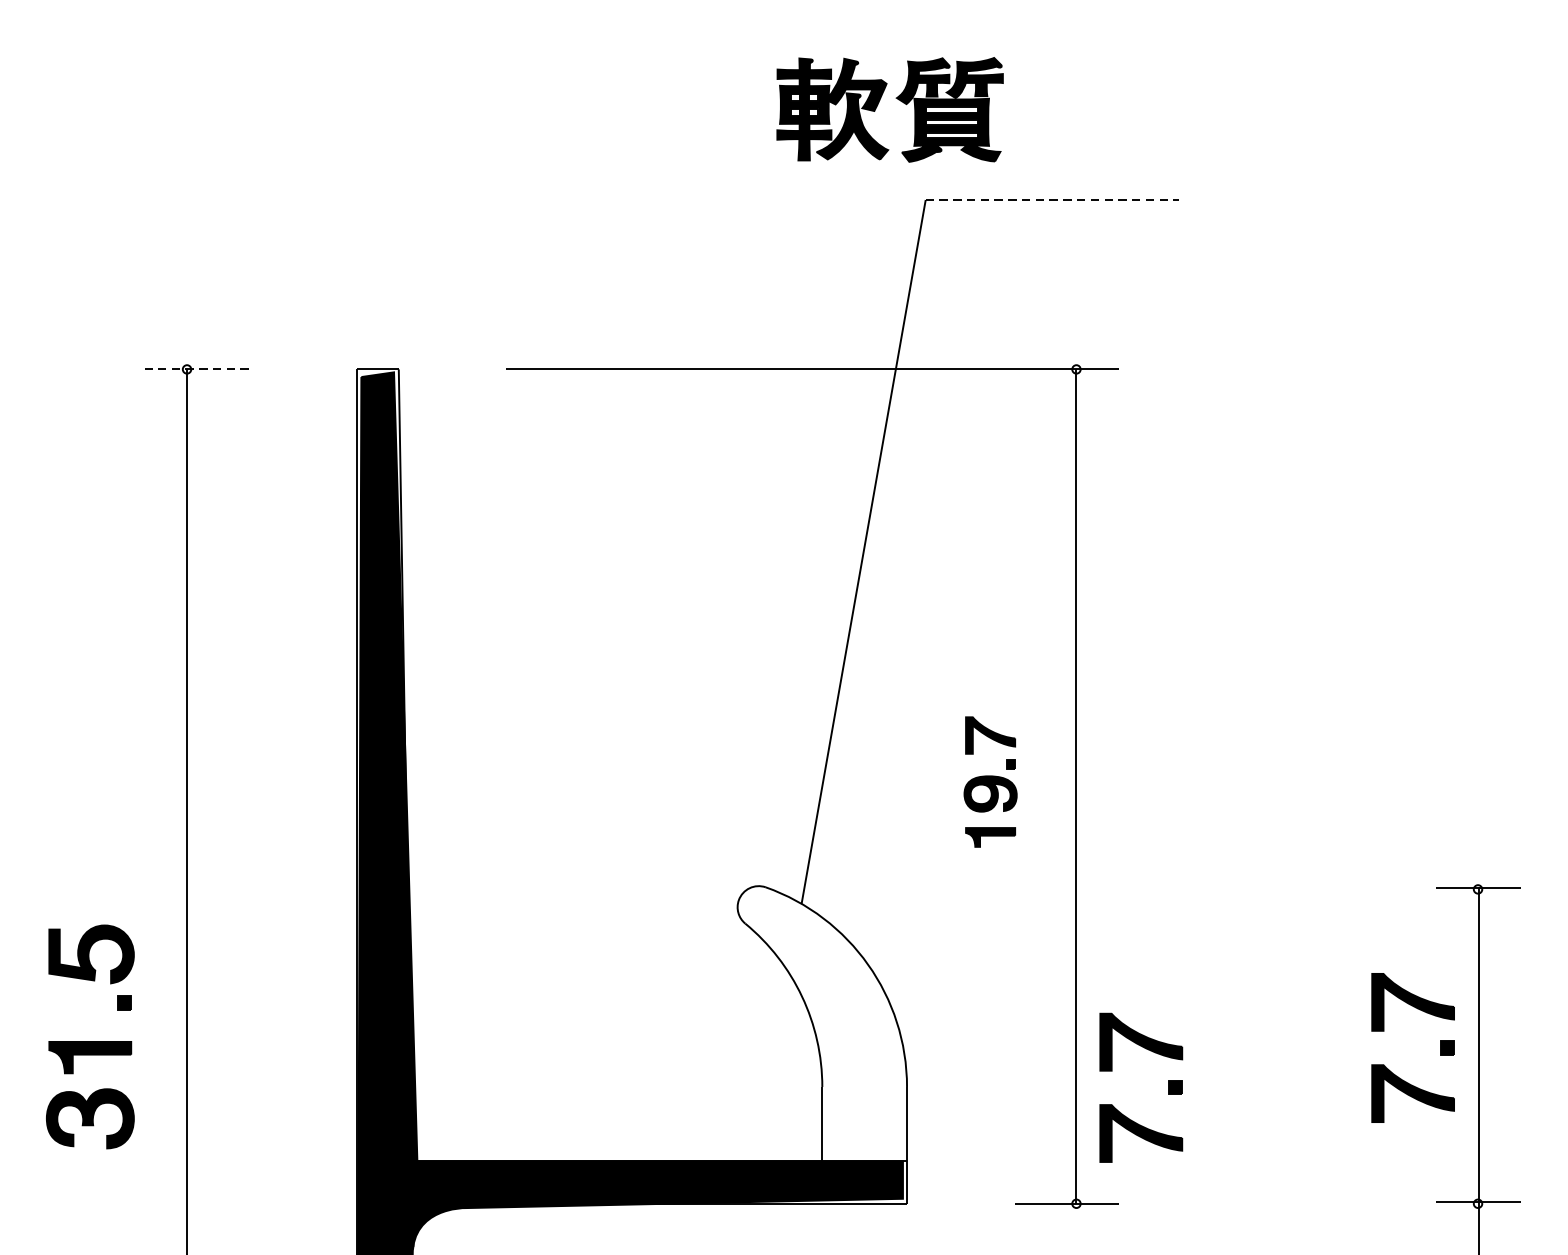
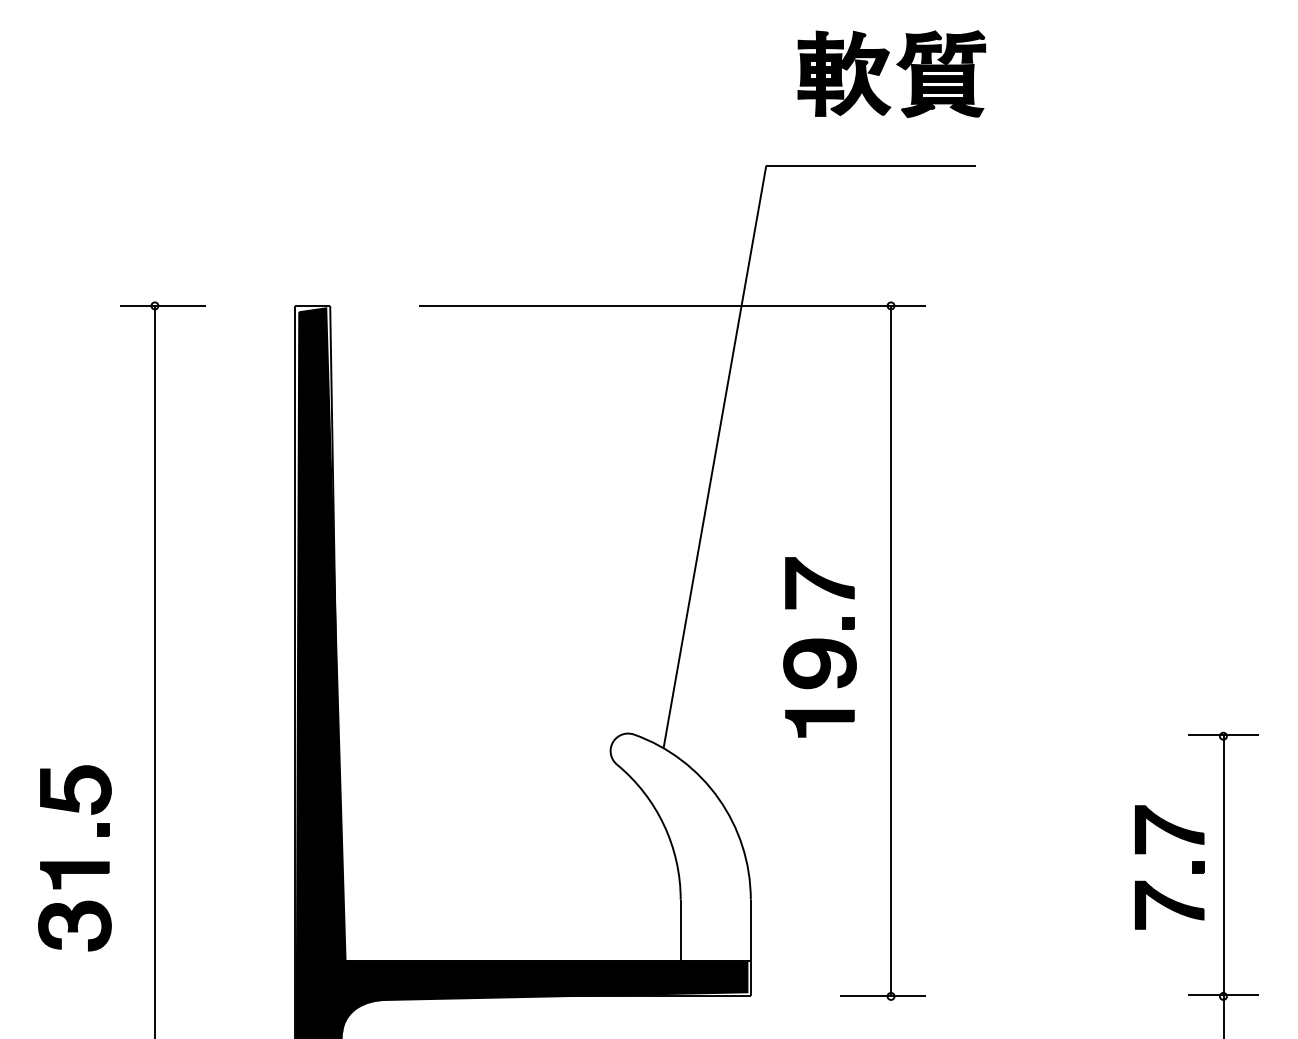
part: (878, 104) -> (882, 69), moved
line: (1051, 199) -> (870, 165), dashed -> solid
line: (196, 368) -> (162, 305), dashed -> solid
part: (990, 782) -> (819, 647), size x1.67
part: (1168, 1087) -> (967, 900), removed

